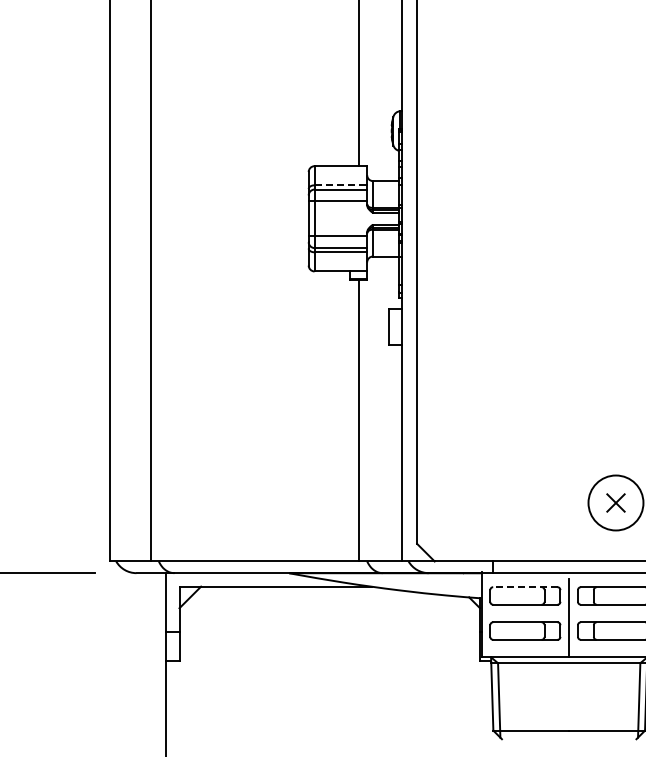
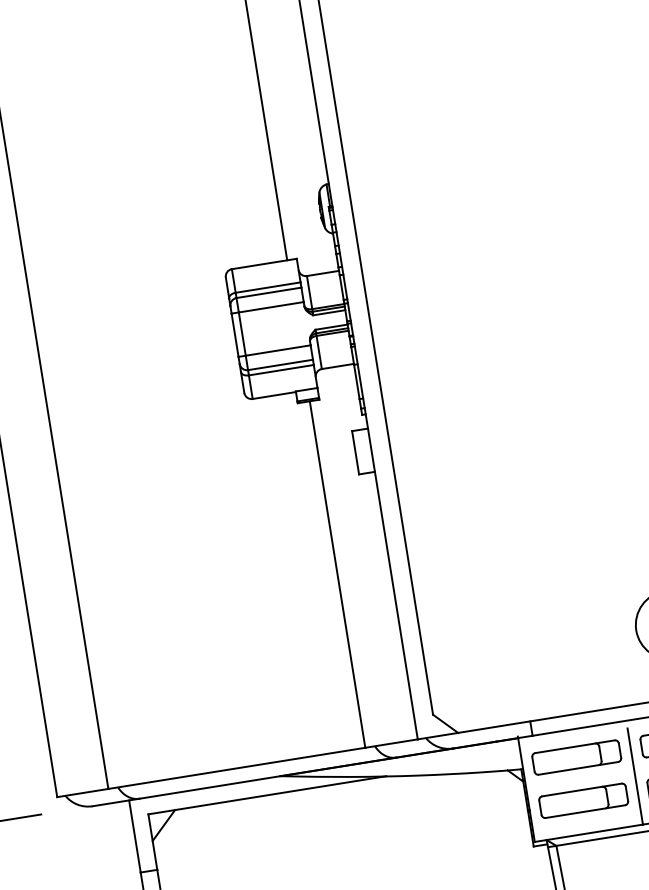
line: (341, 185) -> (268, 287), dashed -> solid
line: (524, 587) -> (574, 747), dashed -> solid

